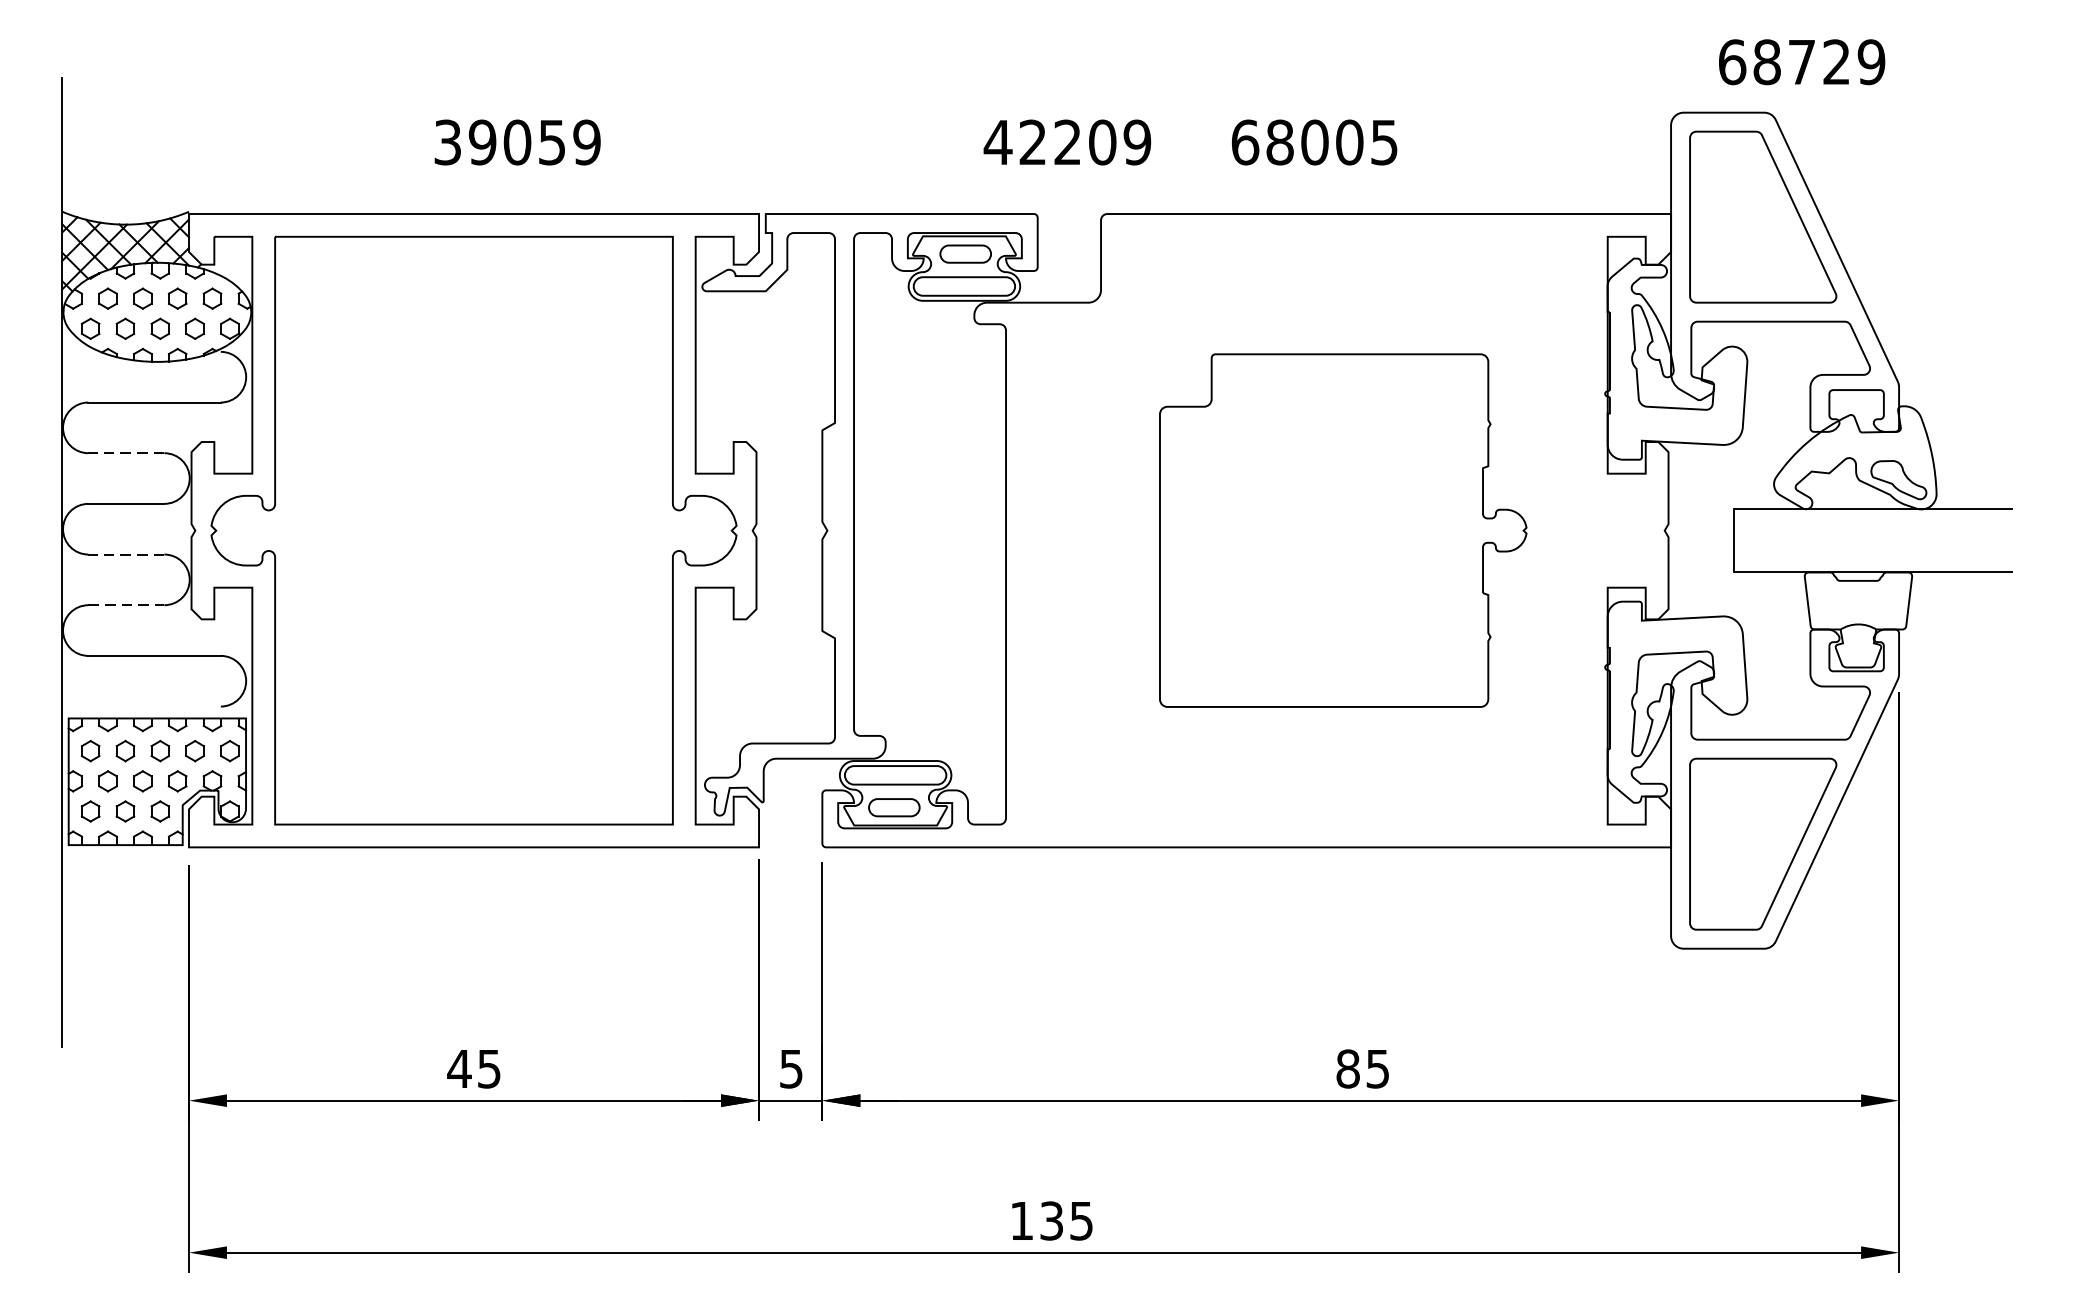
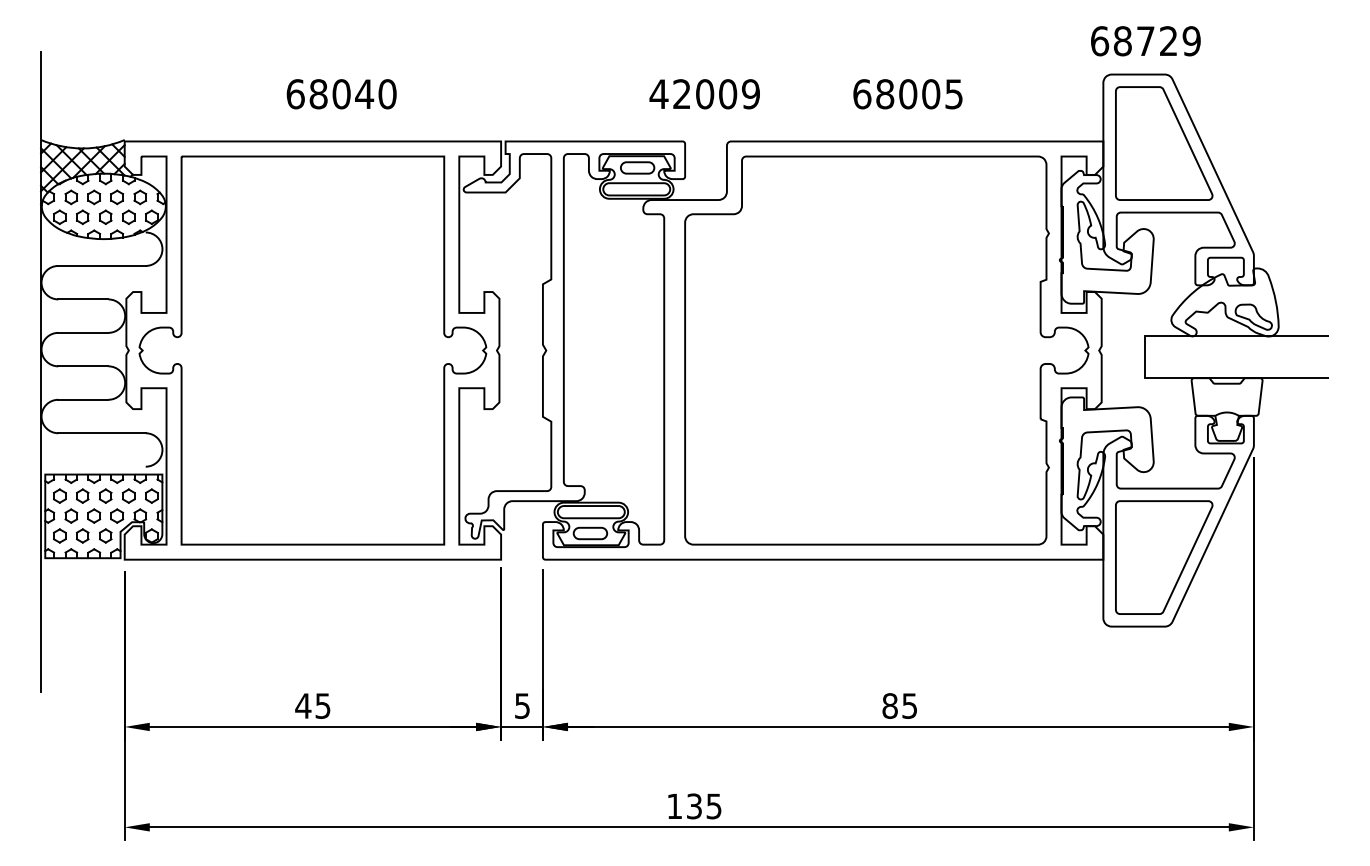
text: (1801, 62) -> (1145, 41), moved
text: (517, 142) -> (341, 94), 39059 -> 68040
text: (1068, 142) -> (705, 94), 42209 -> 42009
text: (1313, 142) -> (907, 94), moved
line: (125, 453) -> (82, 299), dashed -> solid
part: (1342, 530) -> (886, 350), size x1.67
line: (125, 554) -> (82, 366), dashed -> solid
line: (126, 604) -> (83, 399), dashed -> solid

